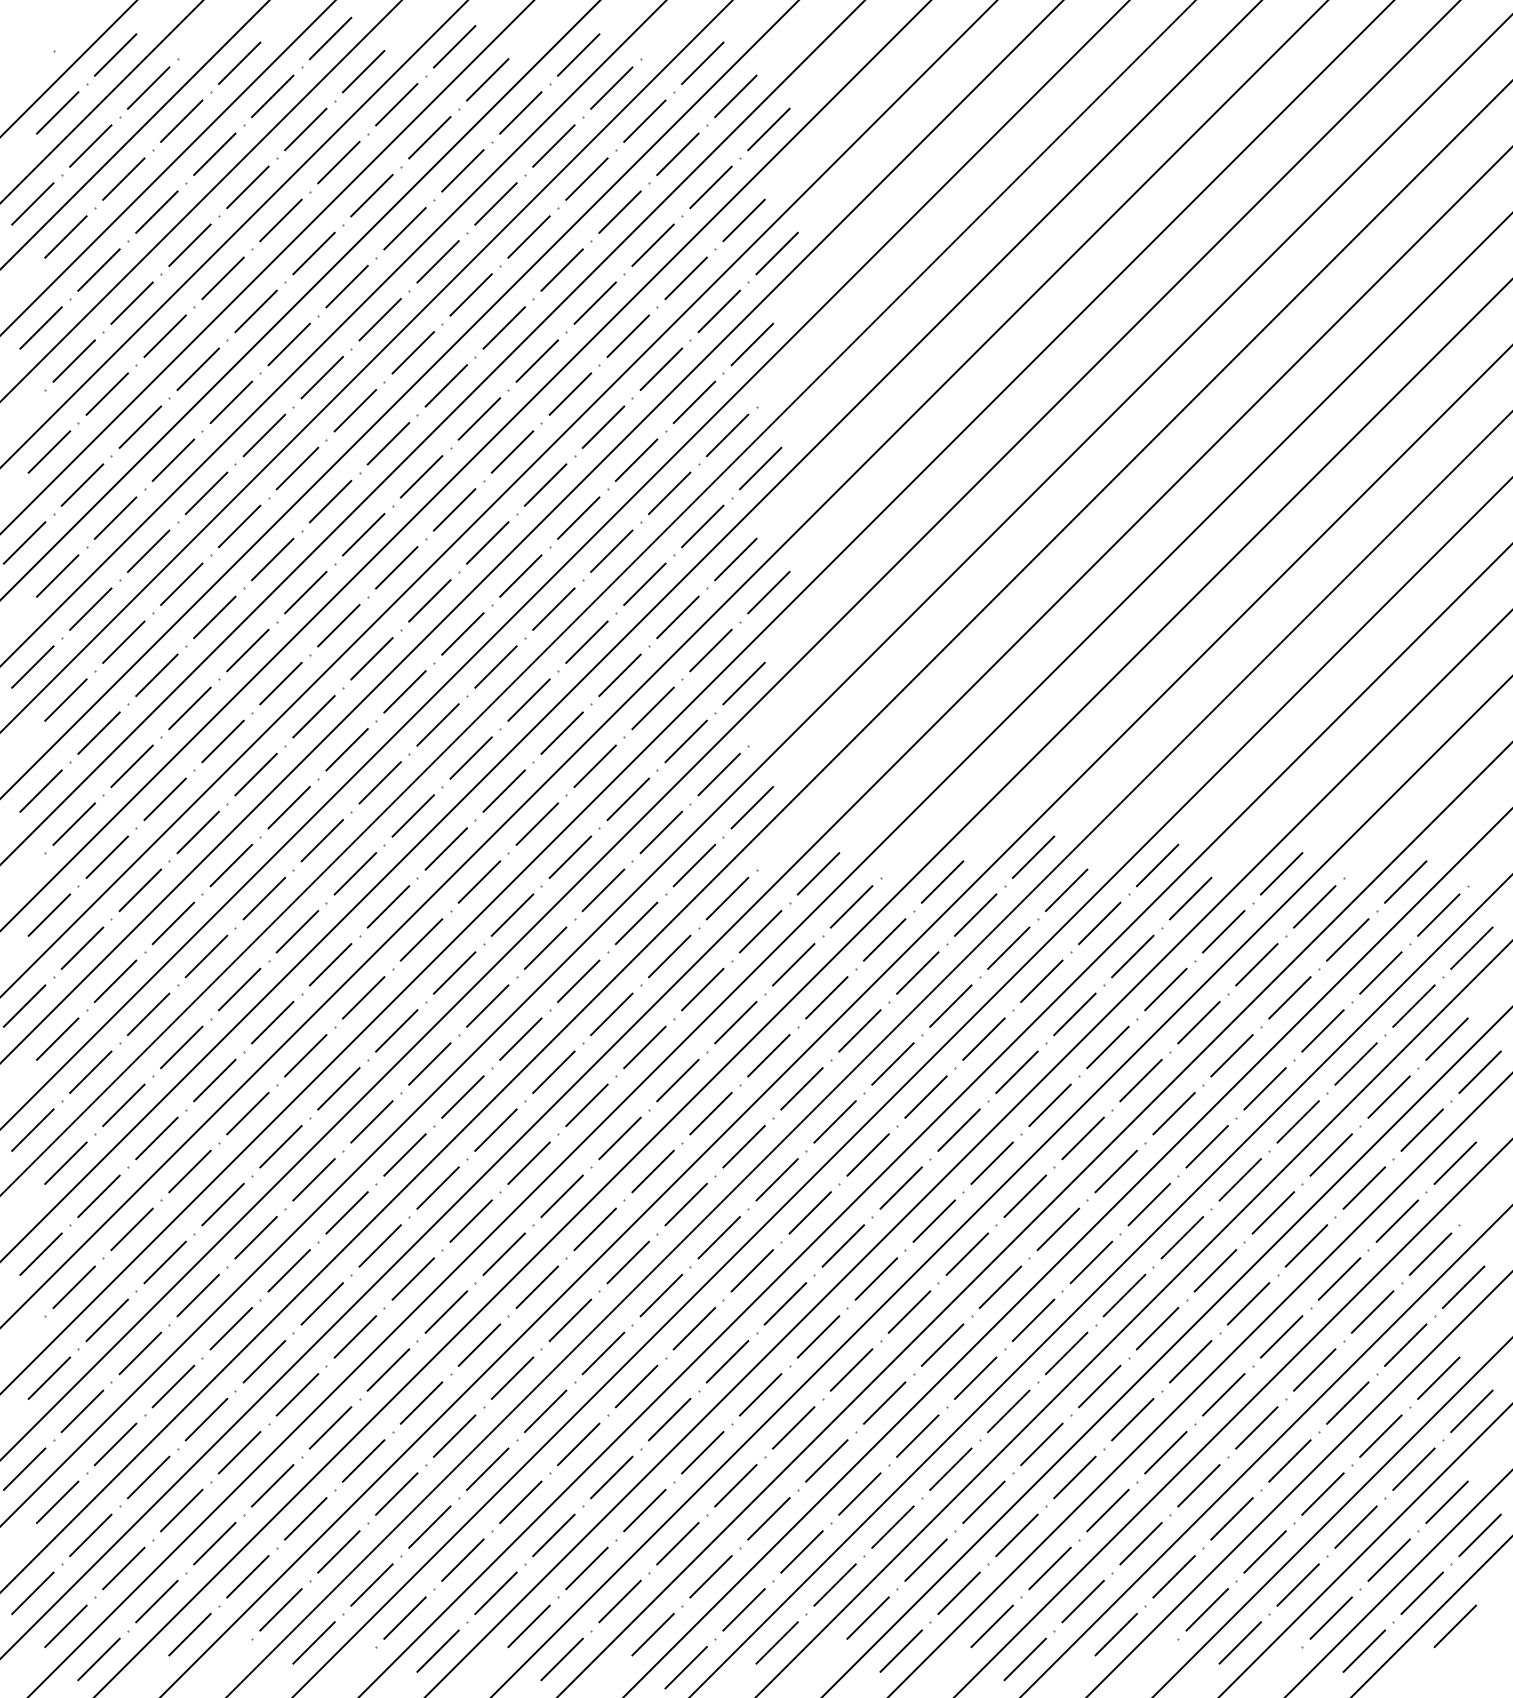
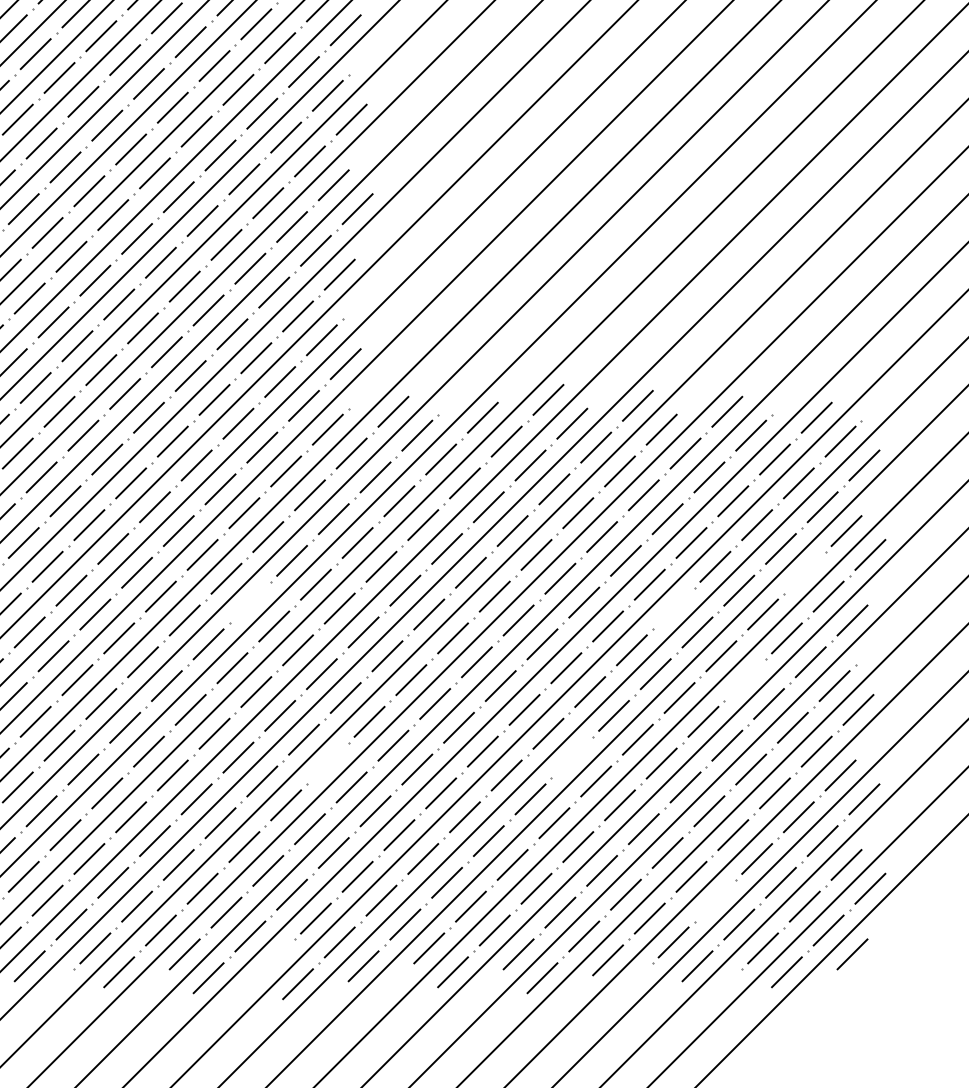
line: (1388, 1096) -> (804, 572), removed
line: (619, 1138) -> (249, 602), removed
line: (1206, 1146) -> (673, 608), removed
line: (1306, 1245) -> (745, 679), removed
line: (1066, 1353) -> (572, 757), removed
line: (727, 1361) -> (327, 763), removed
line: (1264, 1551) -> (714, 900), removed
line: (652, 1634) -> (273, 960), removed

